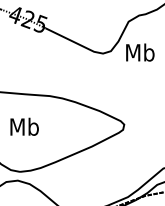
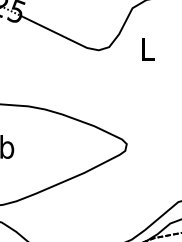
text: (140, 52) -> (148, 48), Mb -> L

